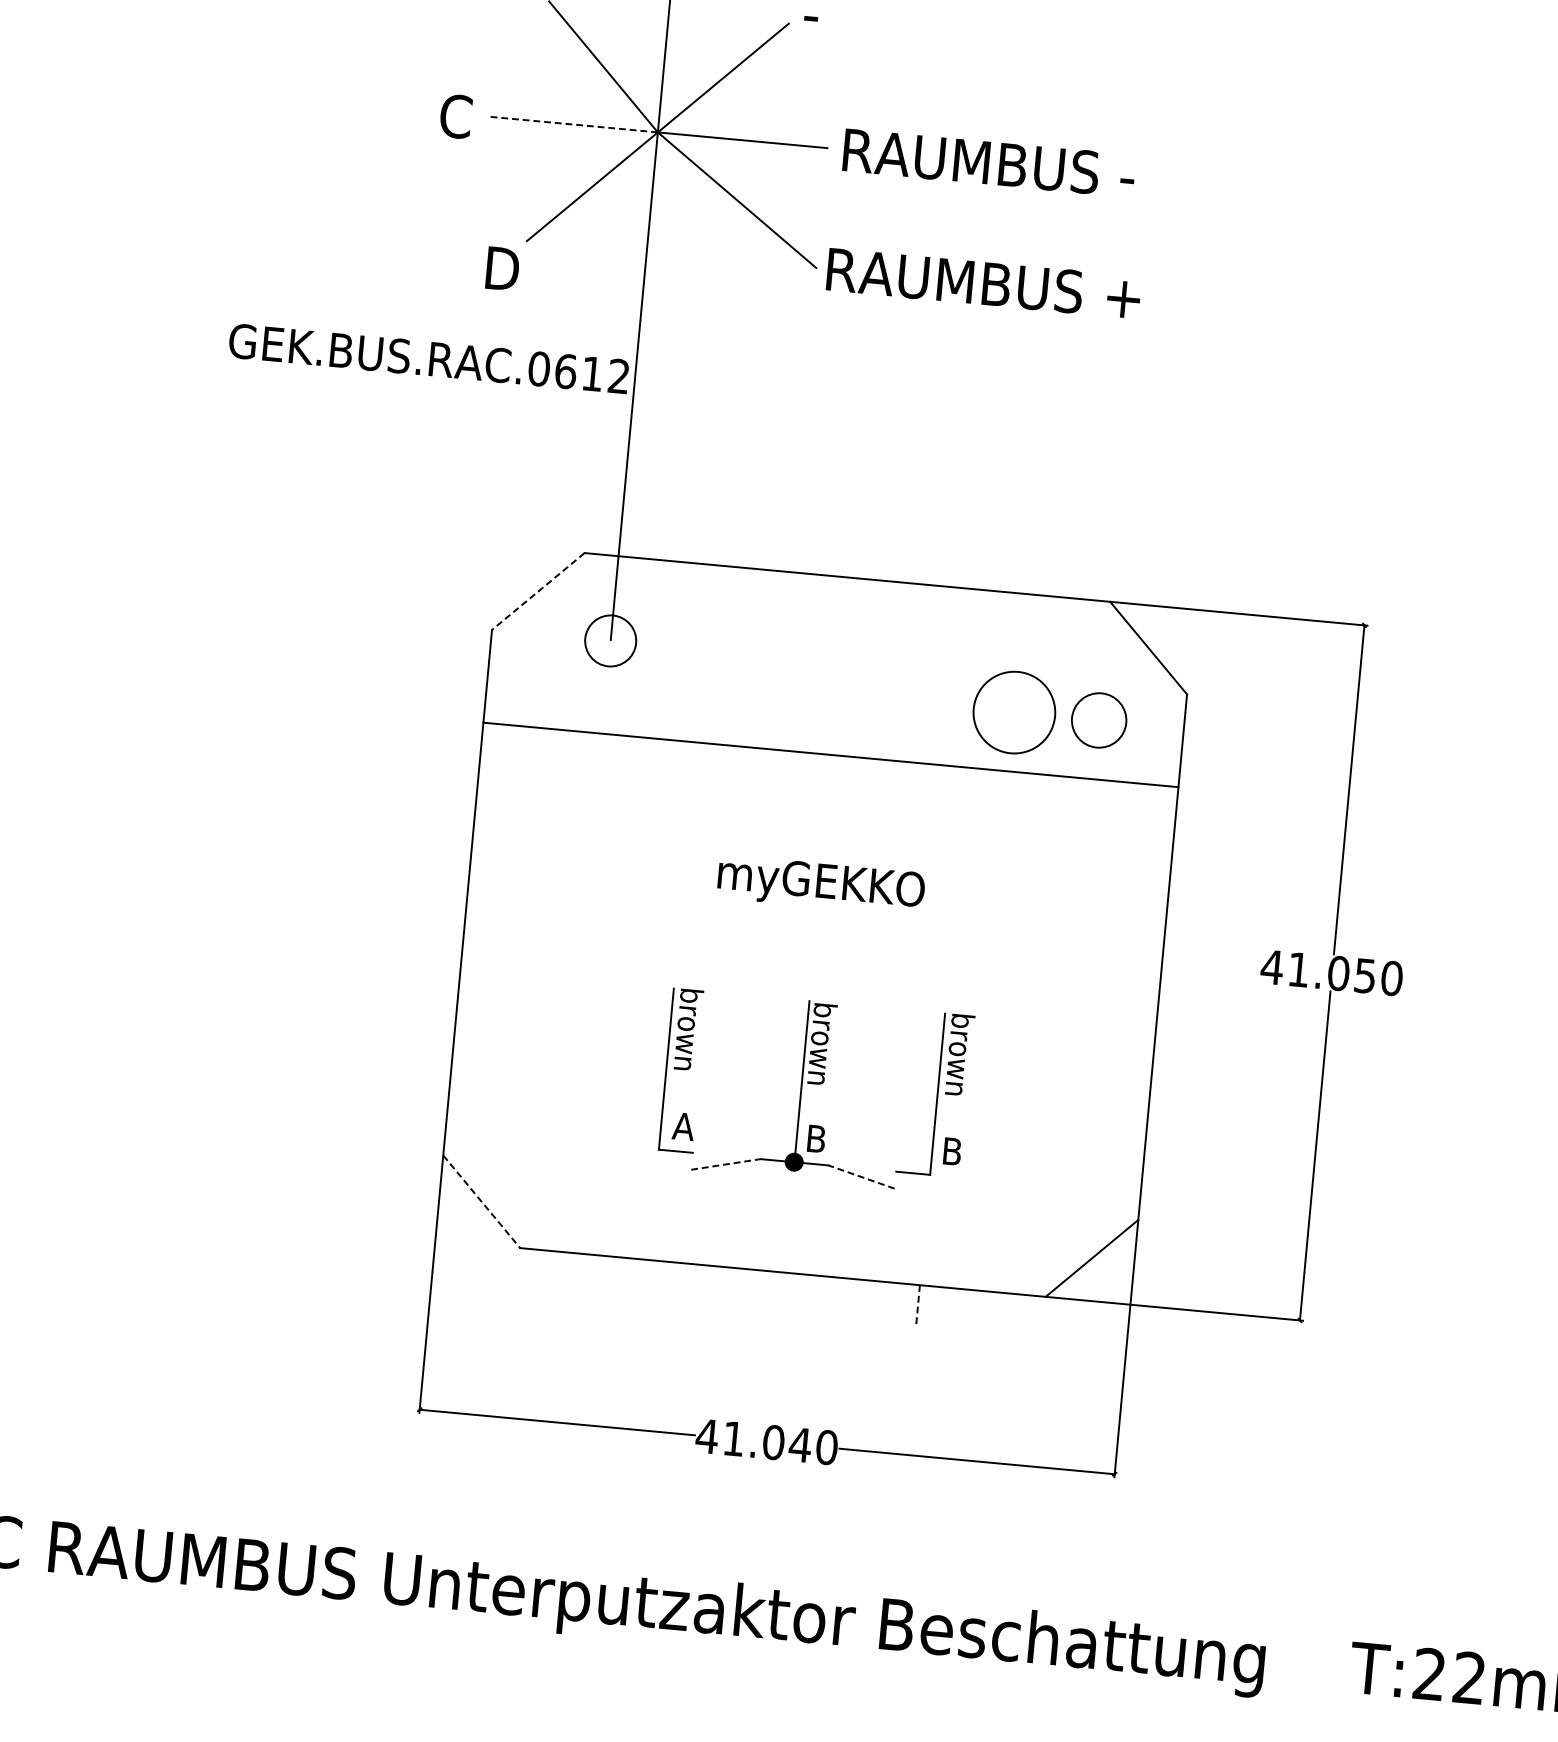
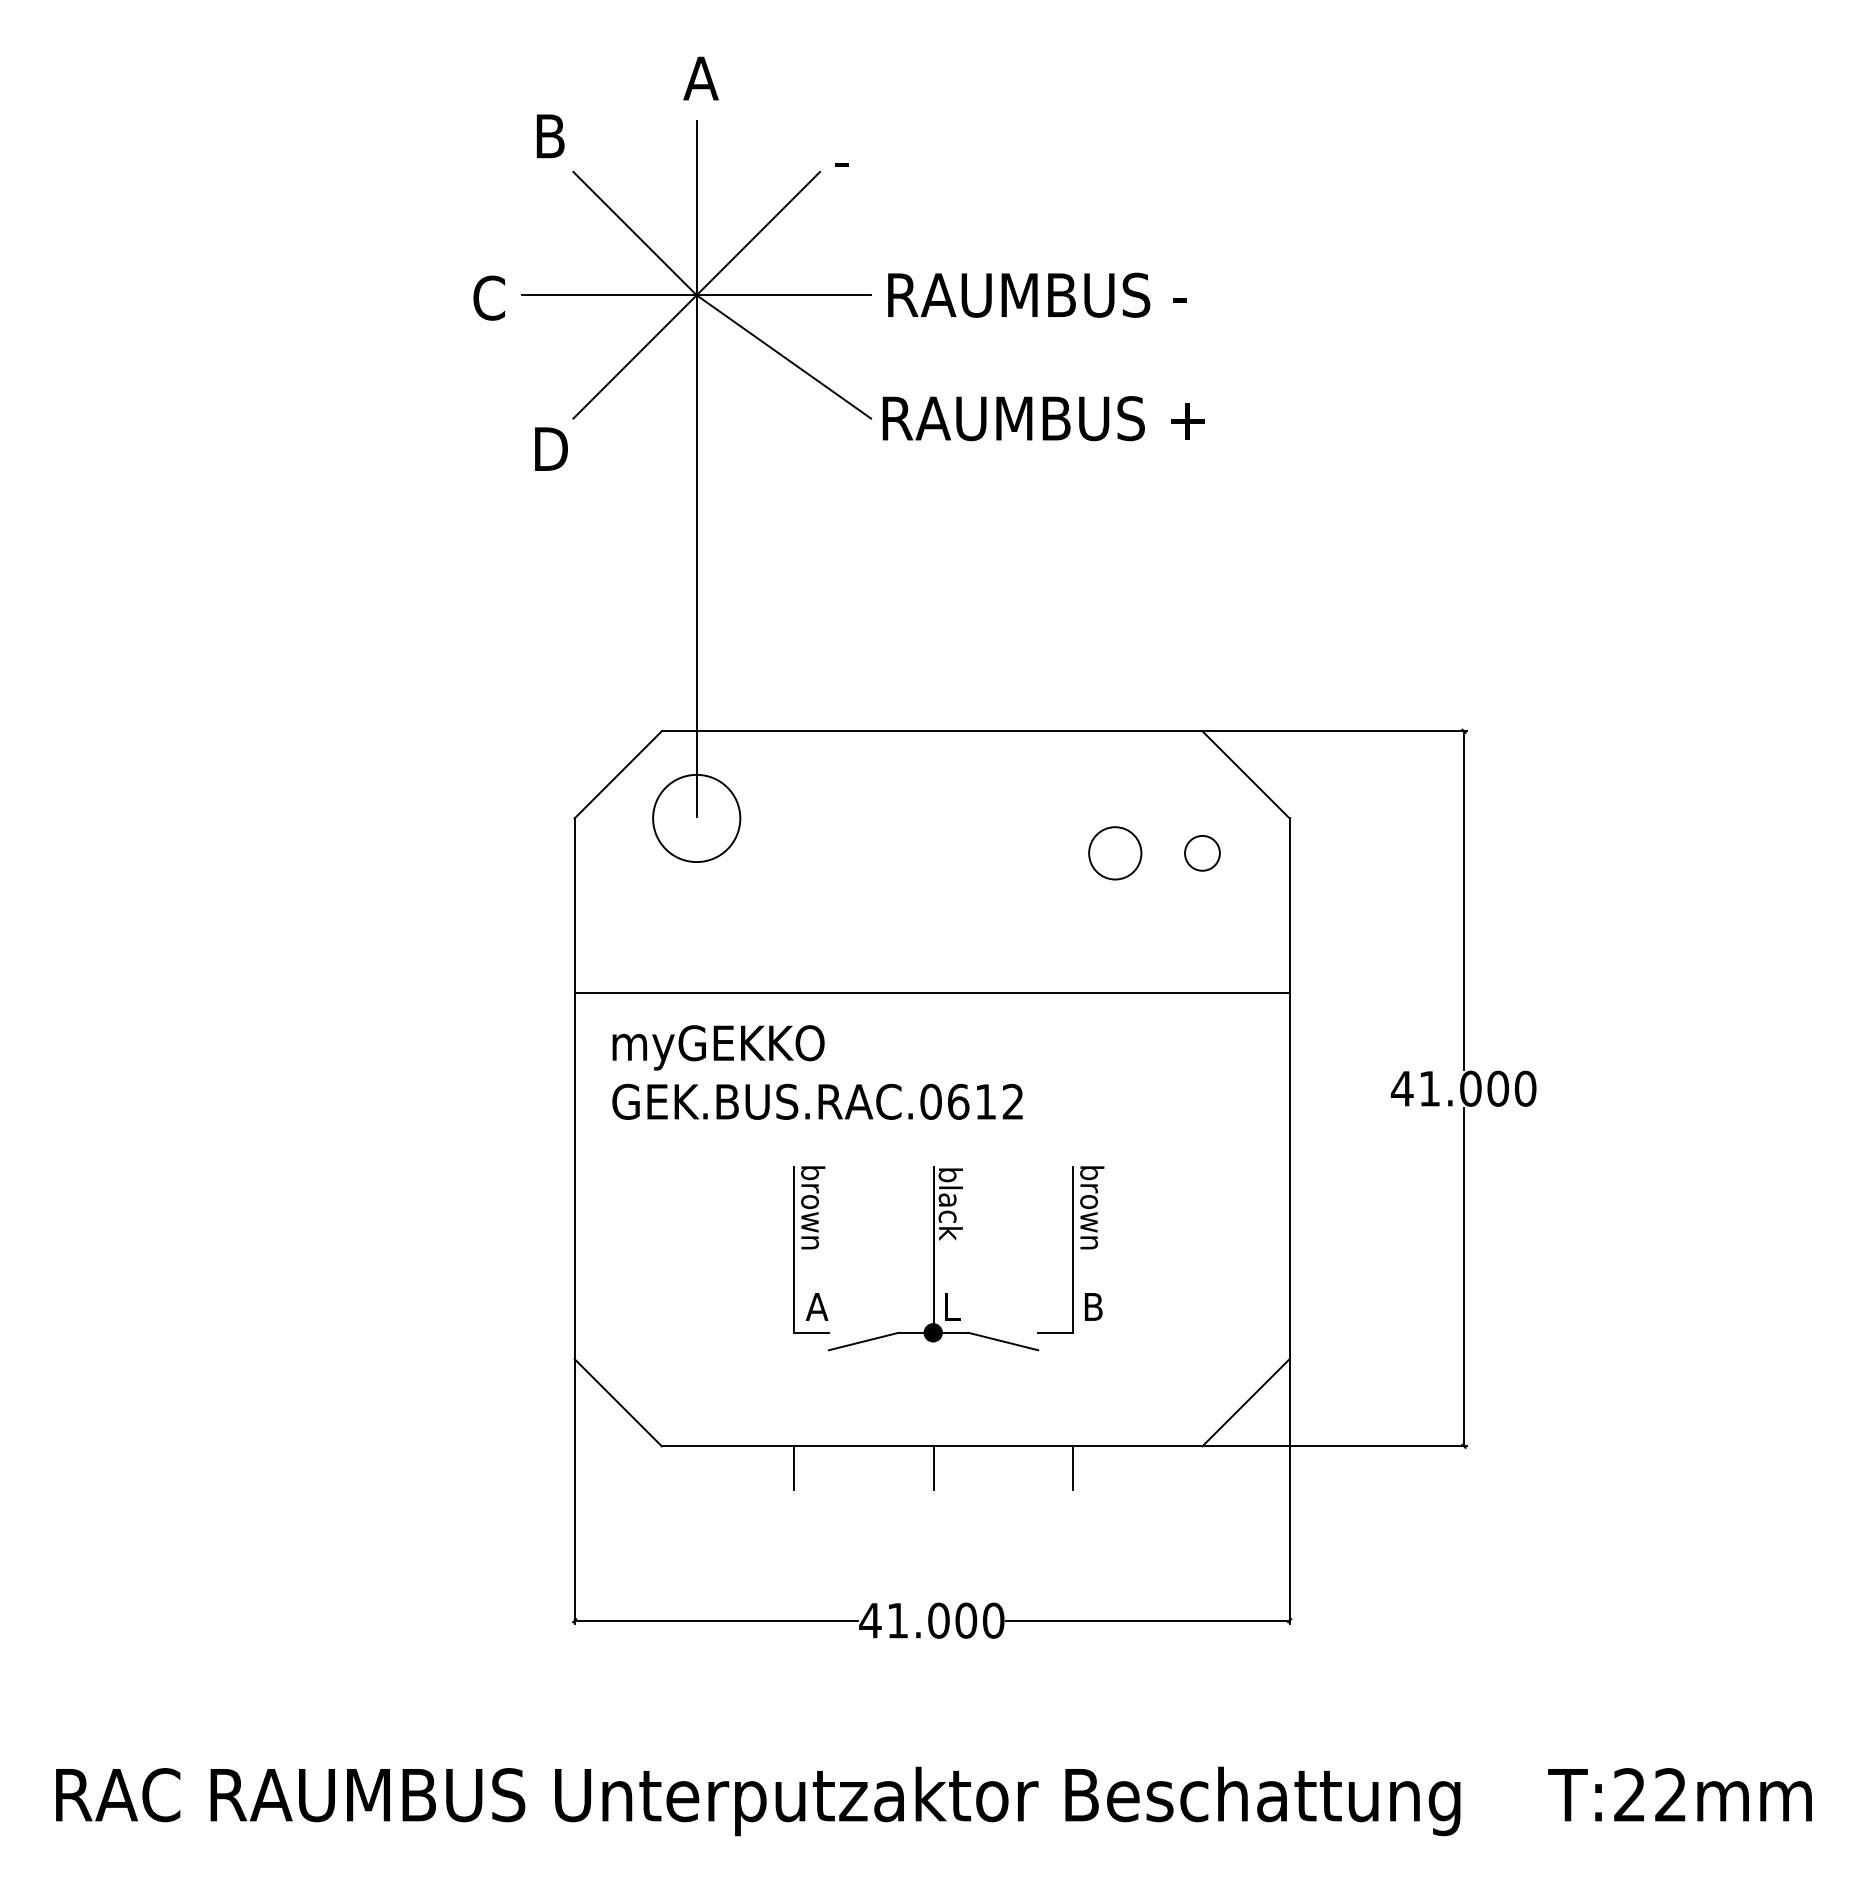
line: (573, 124) -> (609, 295), dashed -> solid
text: (428, 358) -> (817, 1101), moved
line: (538, 591) -> (618, 774), dashed -> solid
circle: (610, 640) -> (696, 818), size x1.67
circle: (1014, 712) -> (1115, 853), size x0.62
circle: (1099, 719) -> (1202, 852), size x0.62
line: (830, 754) -> (931, 992), moved
text: (821, 885) -> (718, 1047), moved
text: (1365, 975) -> (1498, 1088), 41.050 -> 41.000
text: (821, 1052) -> (950, 1218), brown -> black
text: (816, 1138) -> (953, 1306), B -> L
line: (725, 1164) -> (863, 1341), dashed -> solid
line: (861, 1177) -> (1003, 1341), dashed -> solid
line: (482, 1201) -> (618, 1402), dashed -> solid
line: (647, 1280) -> (794, 1467), added
line: (782, 1293) -> (933, 1467), added
line: (918, 1306) -> (1073, 1468), dashed -> solid
text: (799, 1444) -> (965, 1620), 41.040 -> 41.000

